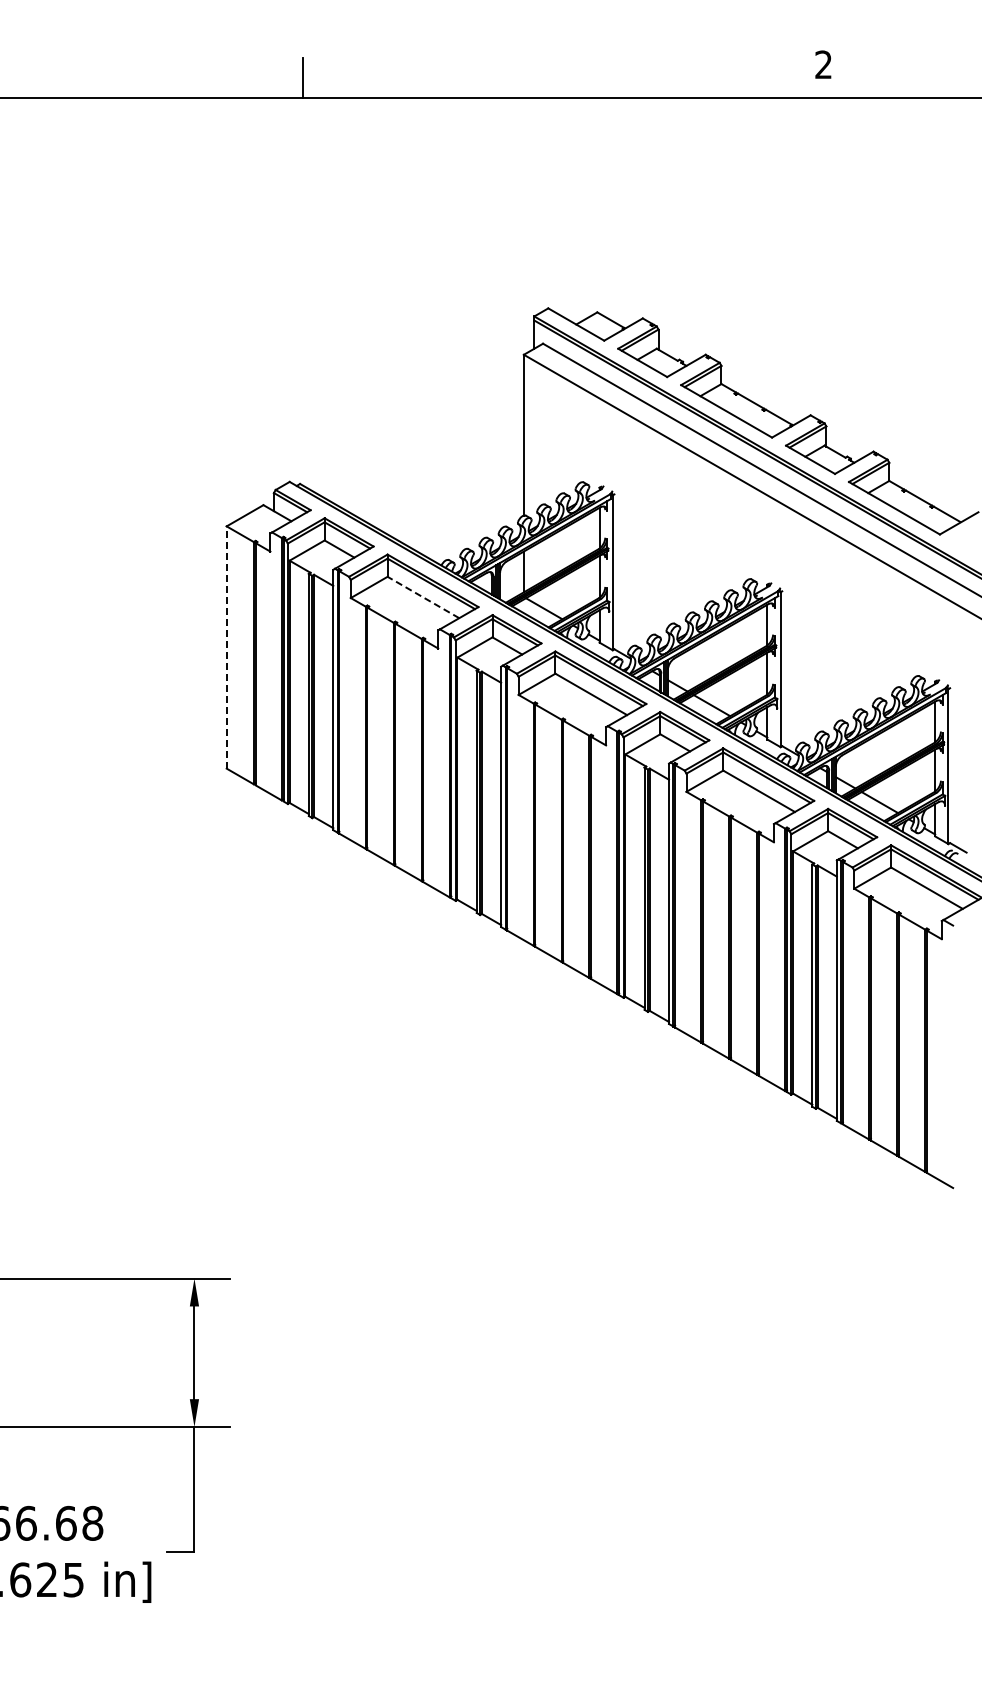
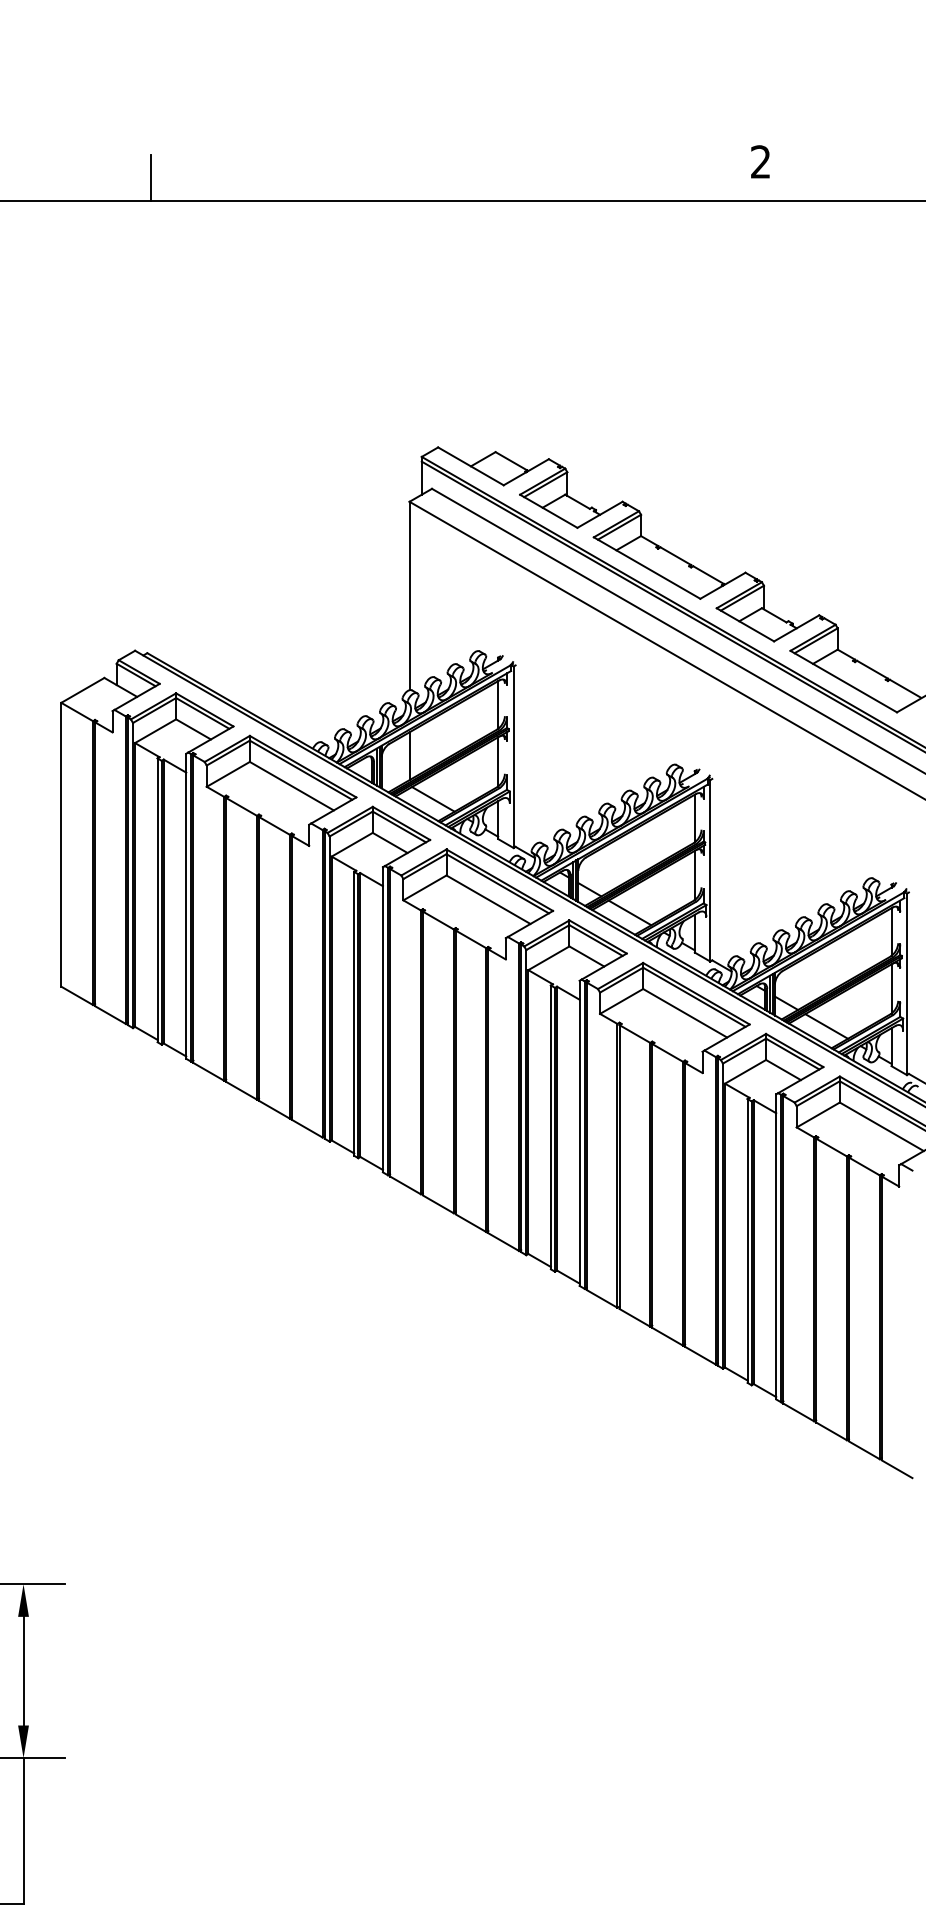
line: (423, 597) -> (291, 786), dashed -> solid
line: (226, 647) -> (61, 844), dashed -> solid

